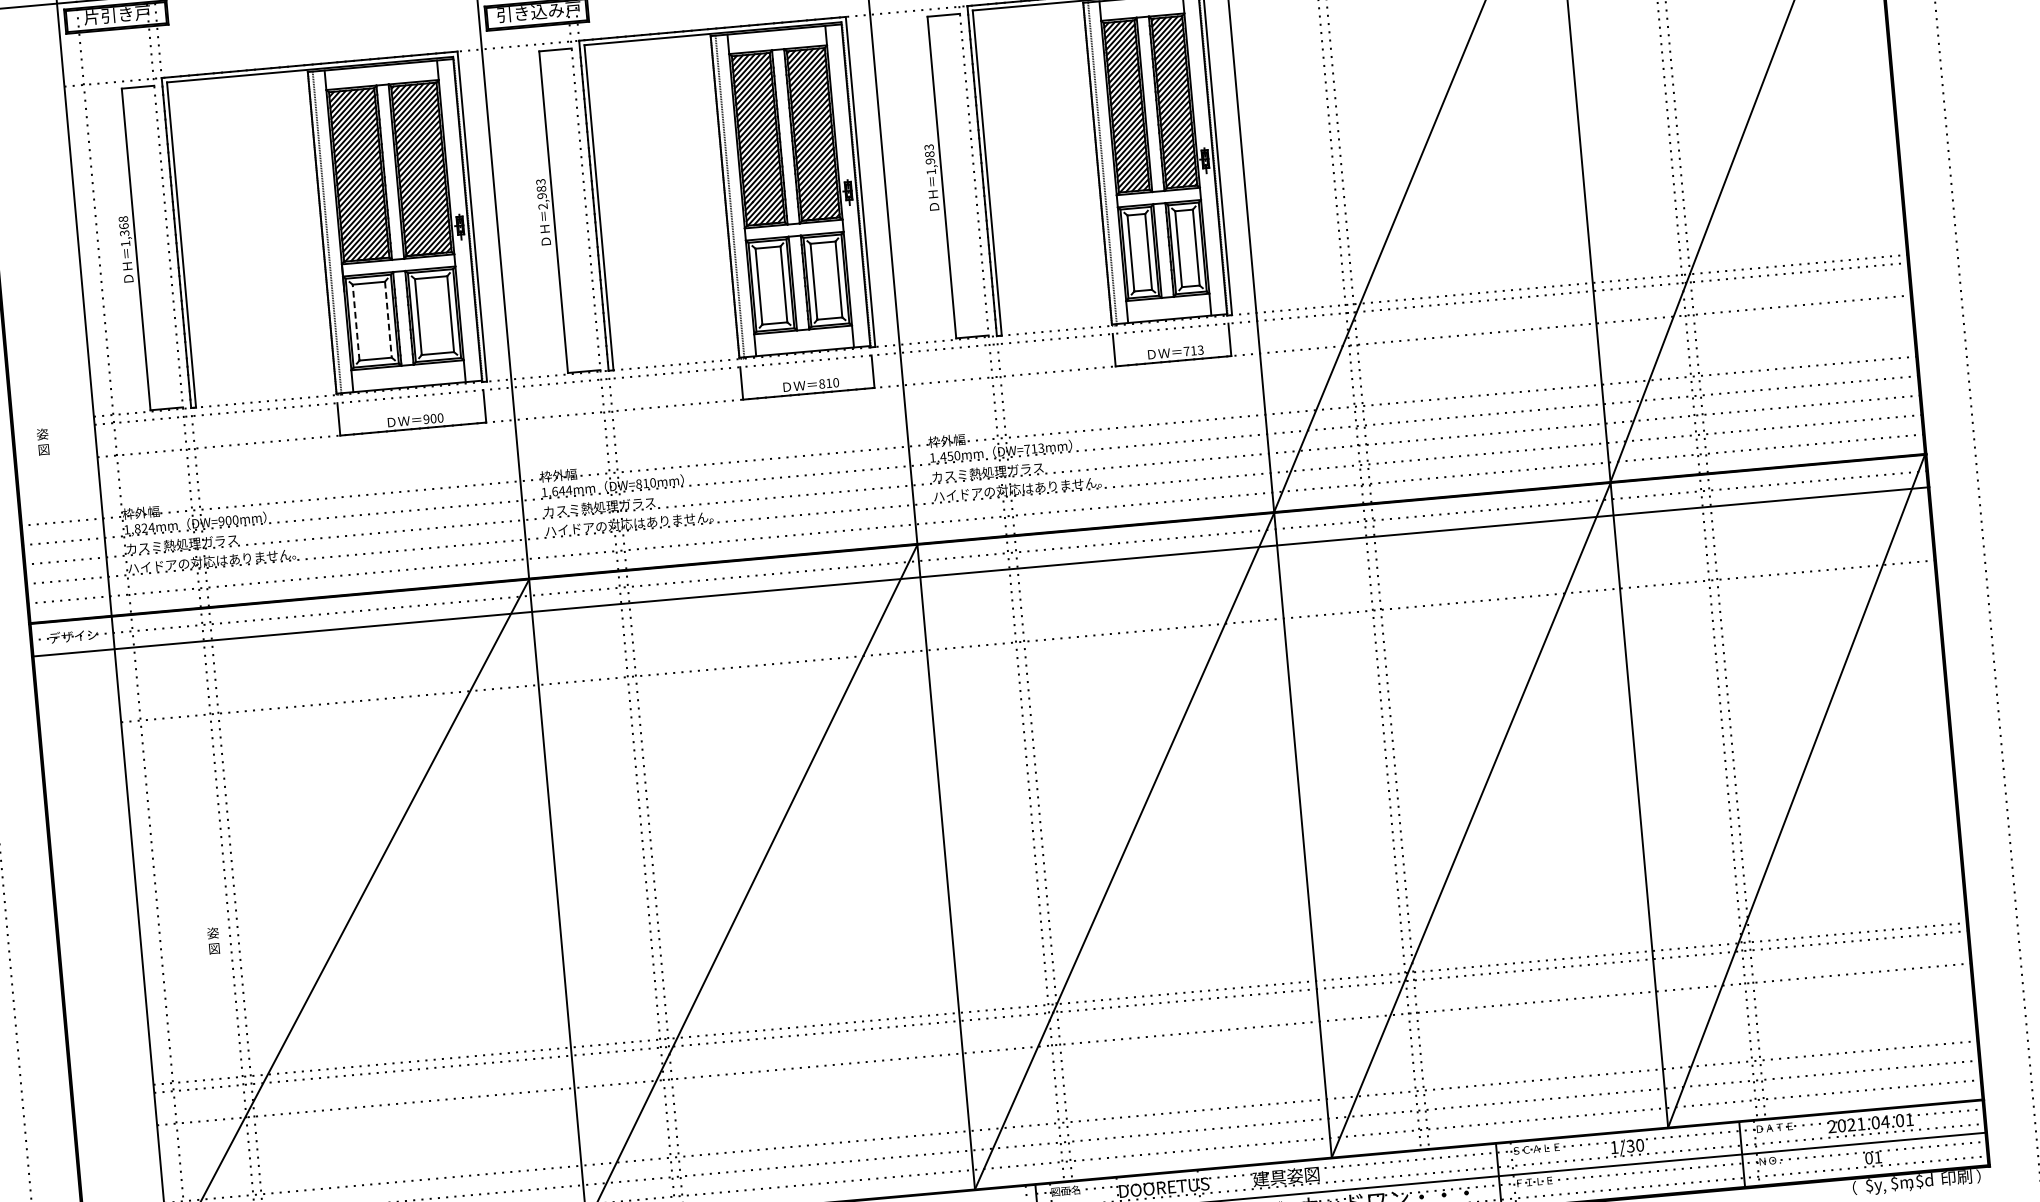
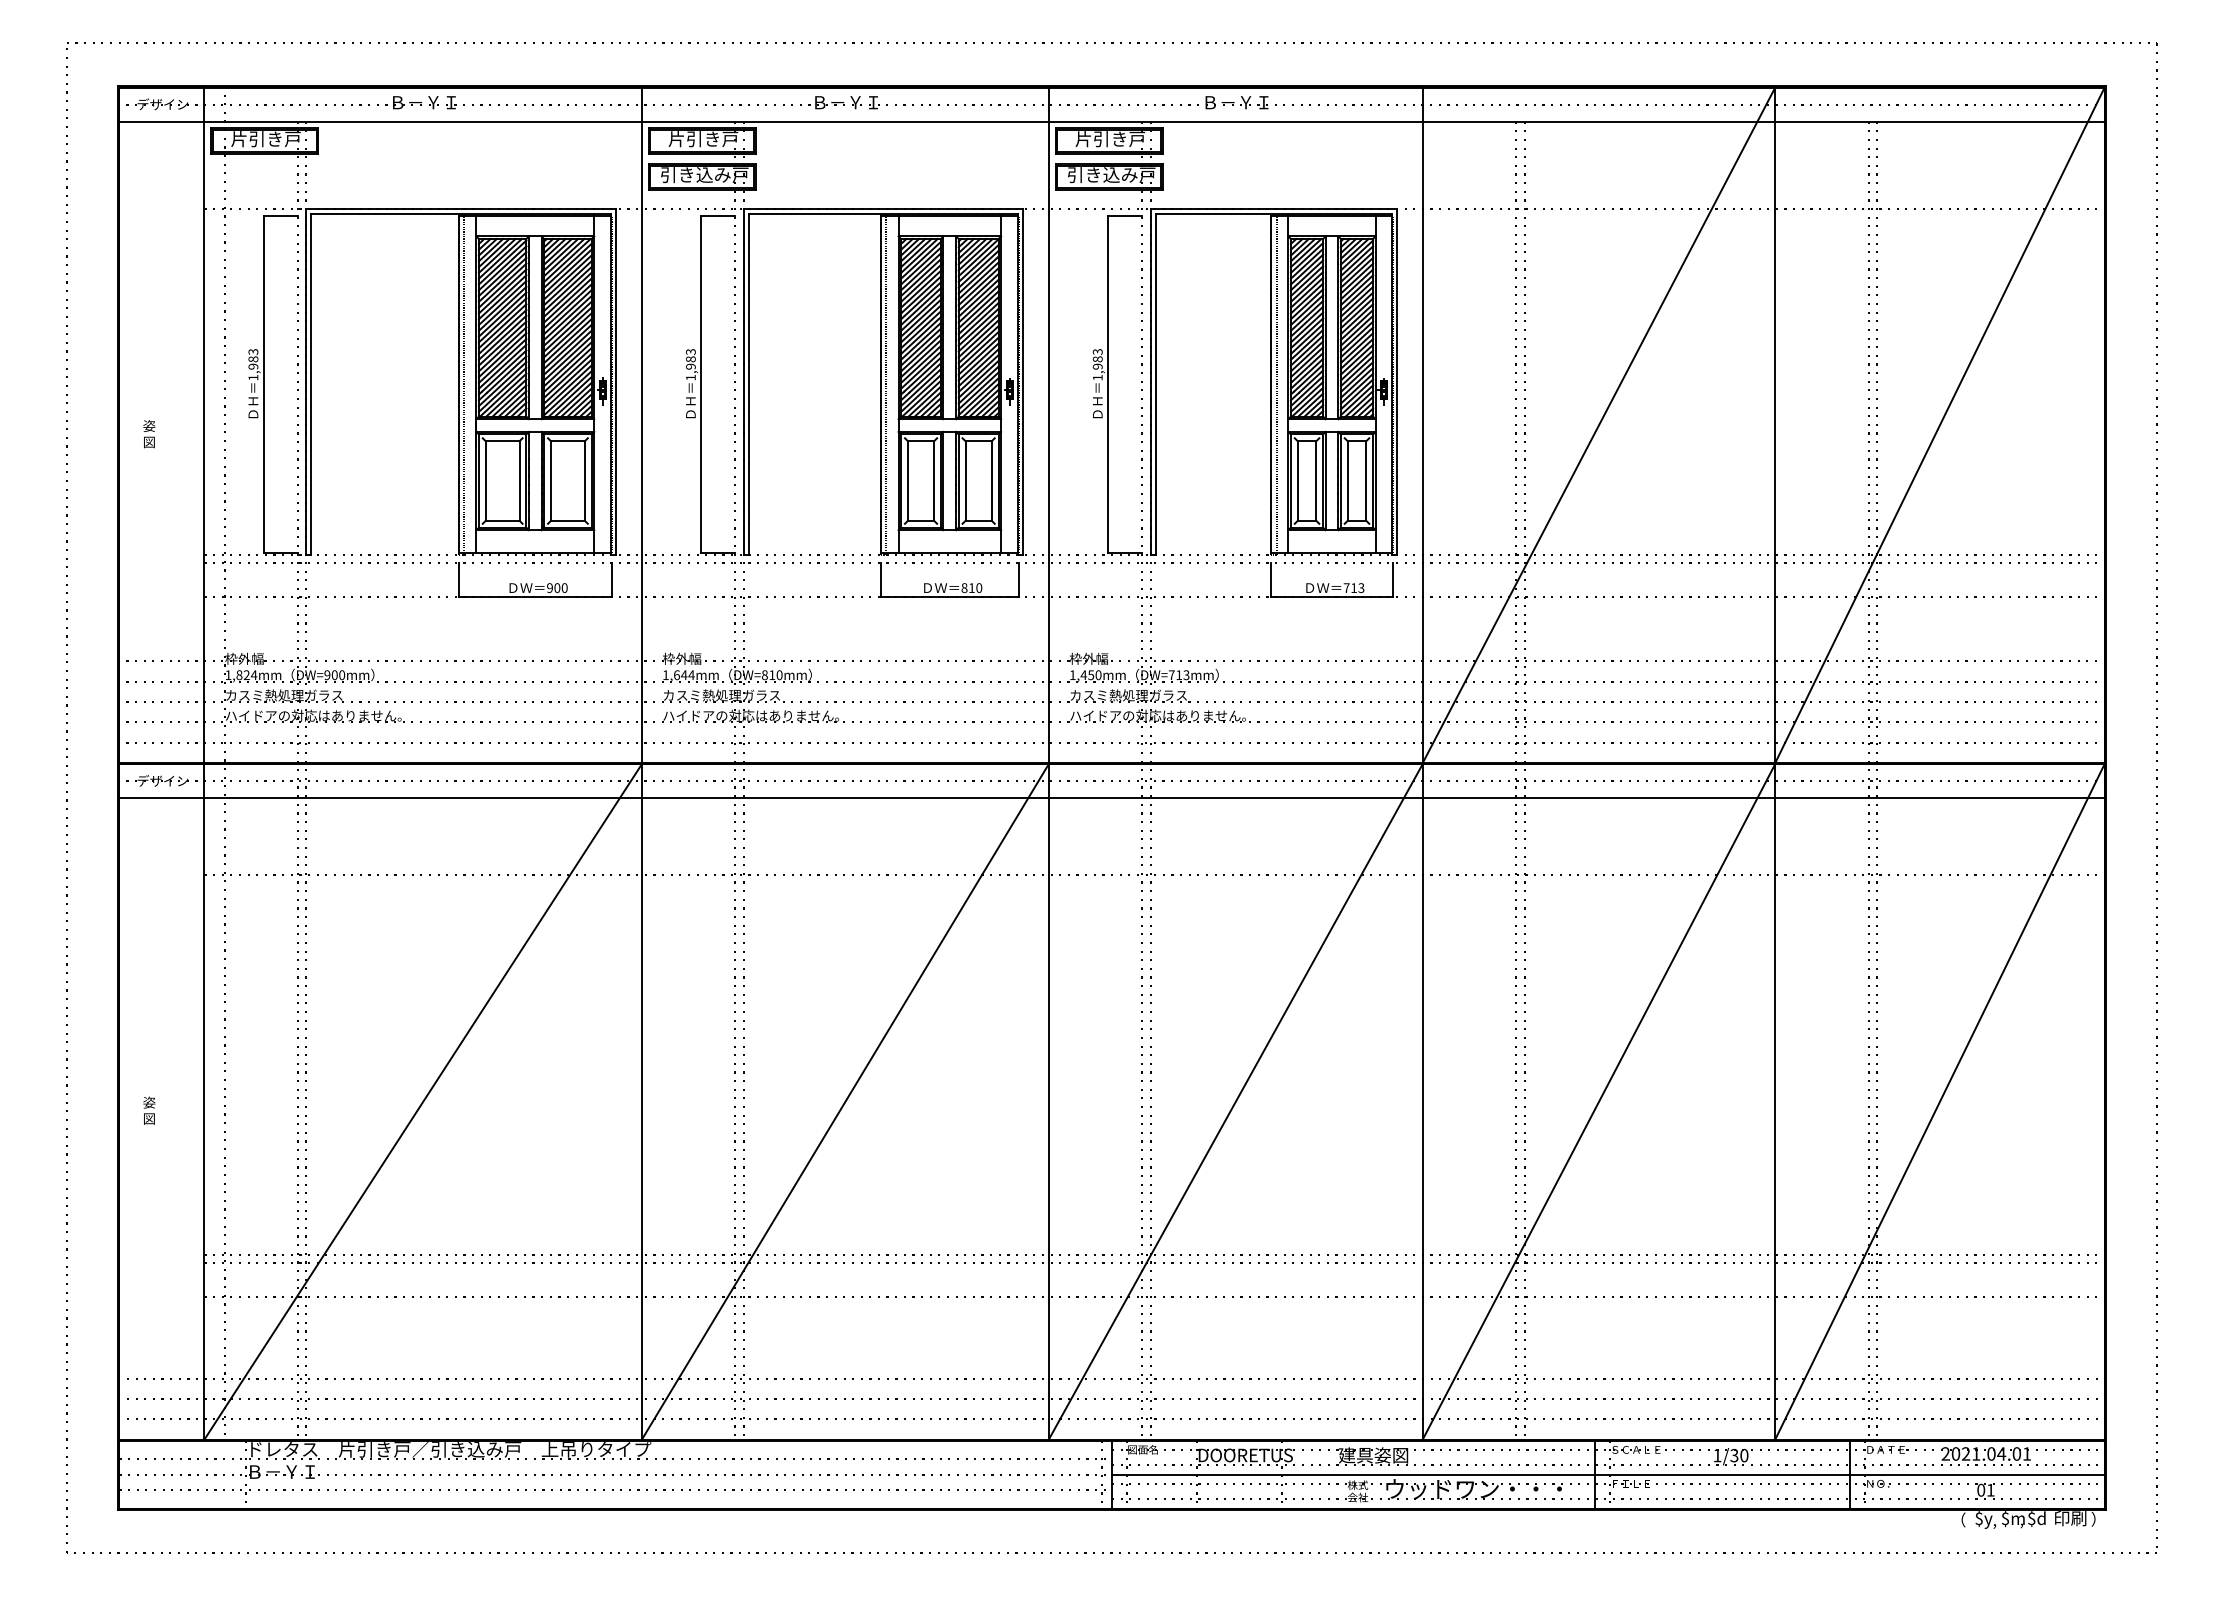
text: (542, 206) -> (690, 377), 2,983 -> 1,983
text: (124, 226) -> (253, 359), 1,368 -> 1,983
line: (388, 320) -> (519, 481), dashed -> solid
line: (355, 323) -> (485, 481), dashed -> solid
text: (43, 442) -> (149, 434), moved
text: (213, 940) -> (149, 1110), moved

